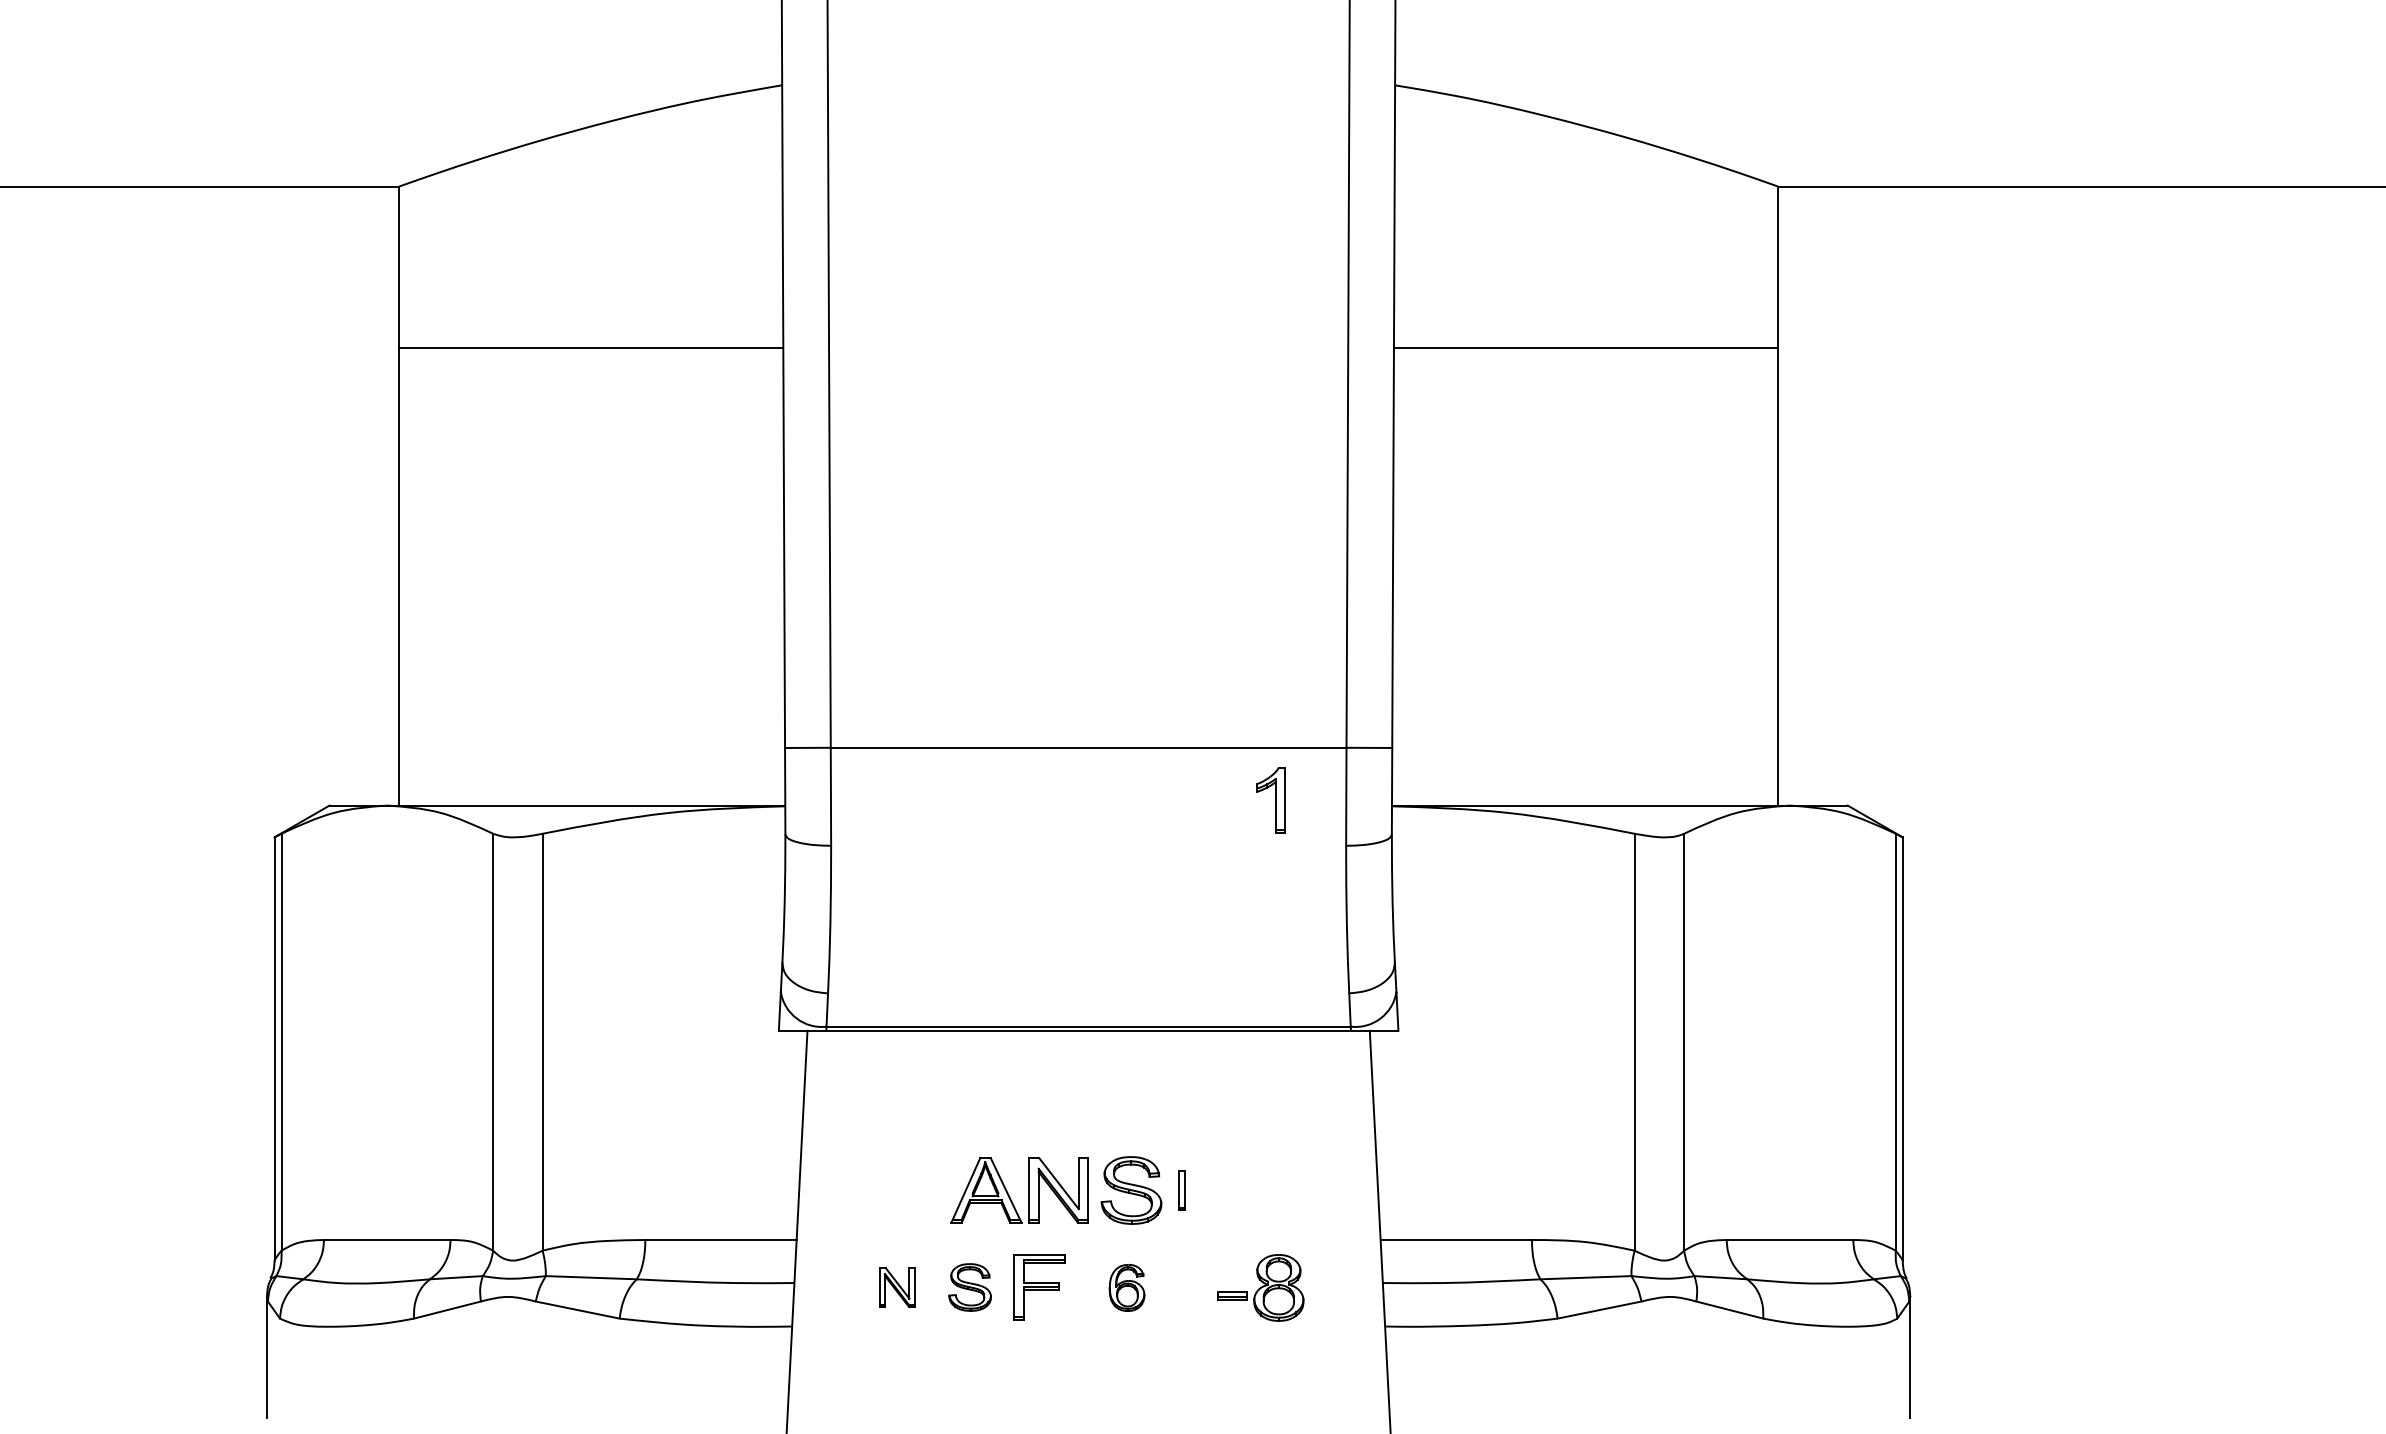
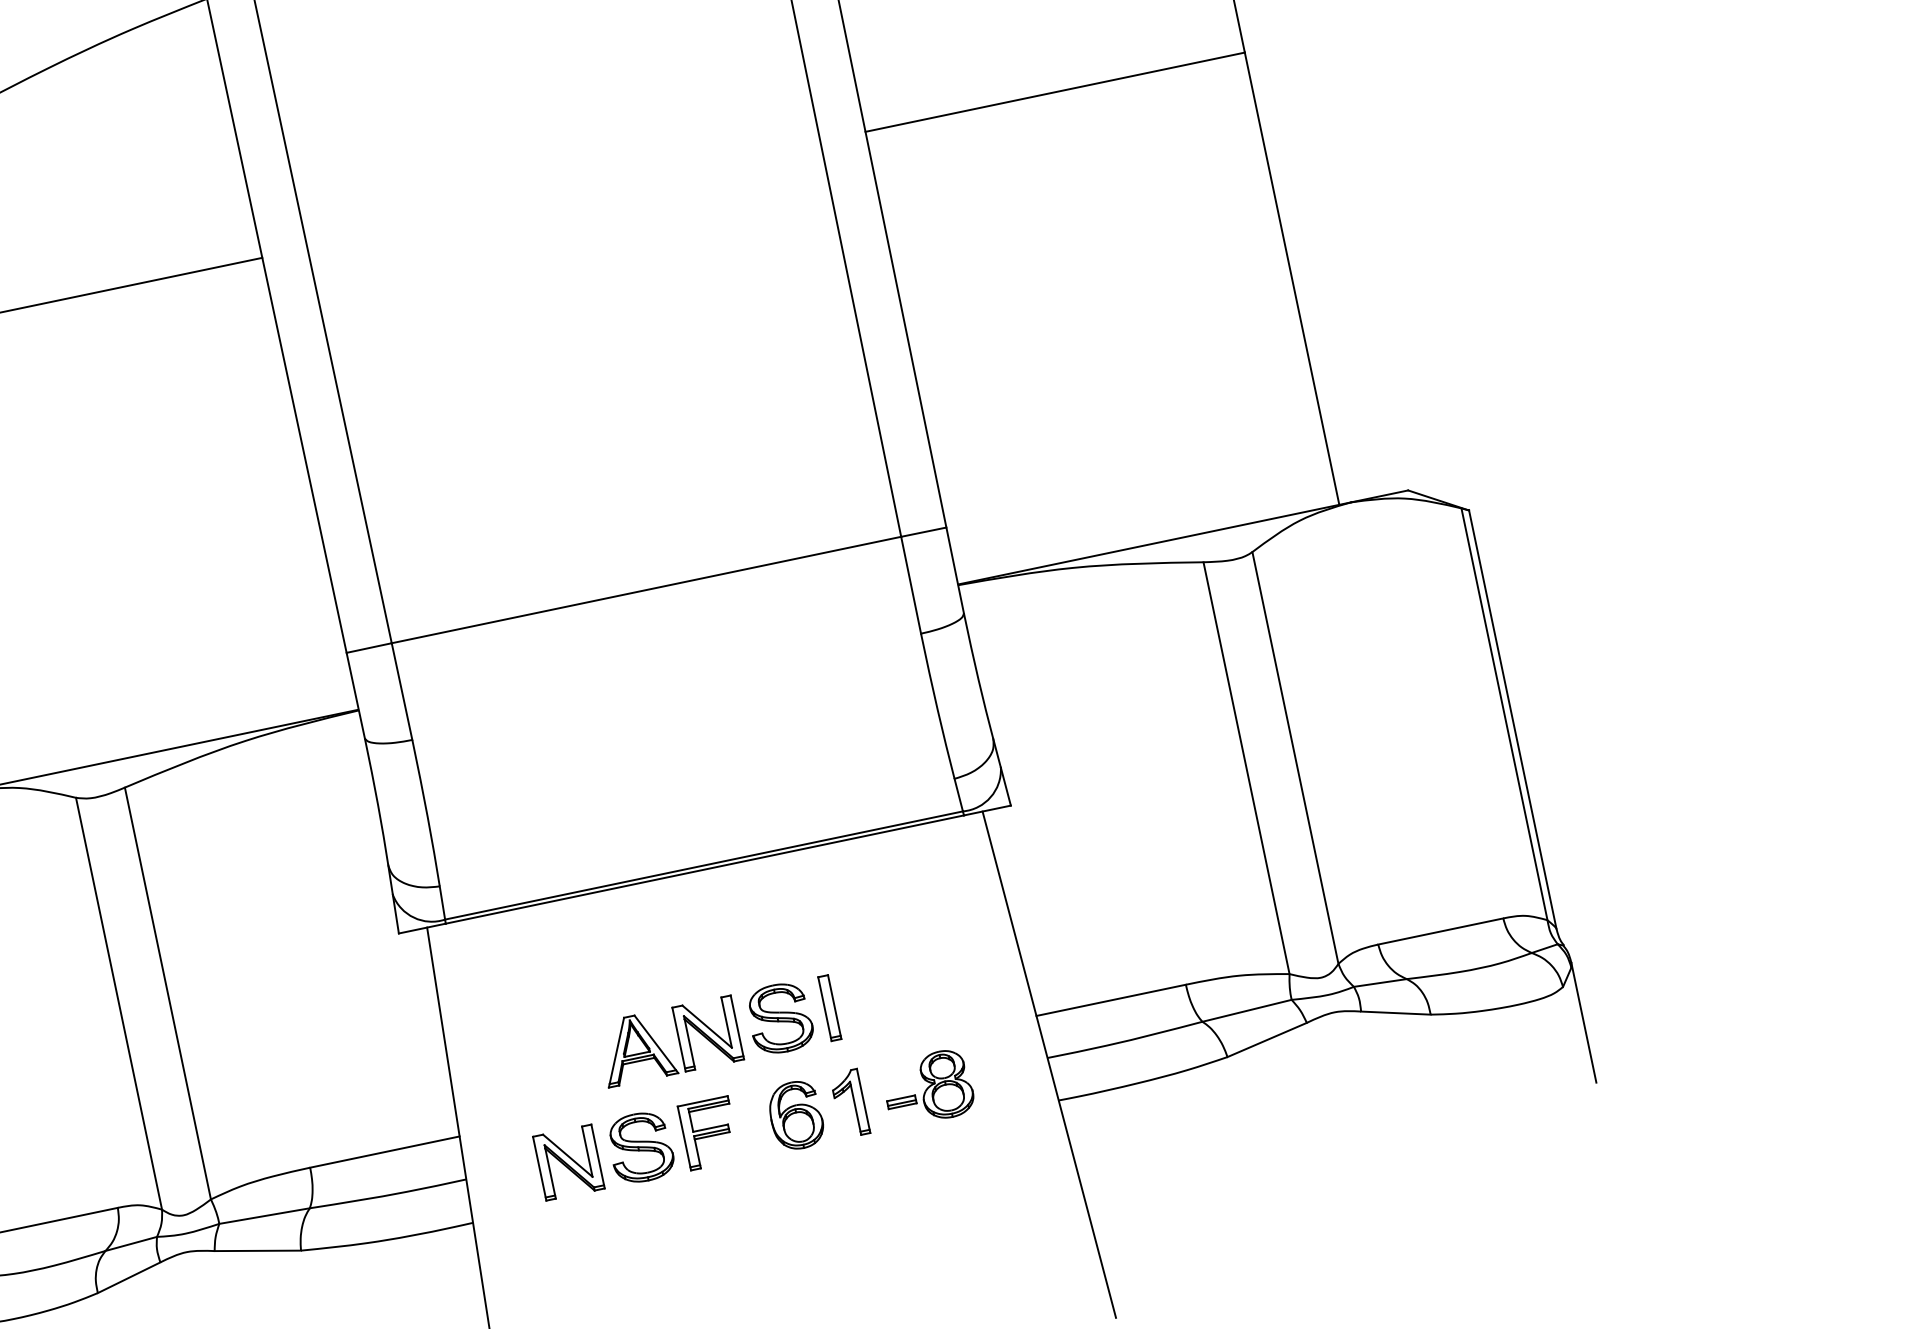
part: (1270, 800) -> (849, 1103), moved
part: (1181, 1190) -> (829, 1008), size x1.67
part: (897, 1287) -> (569, 1162), size x1.67
part: (969, 1287) -> (640, 1147), size x1.43
part: (1126, 1287) -> (795, 1115), size x1.43

